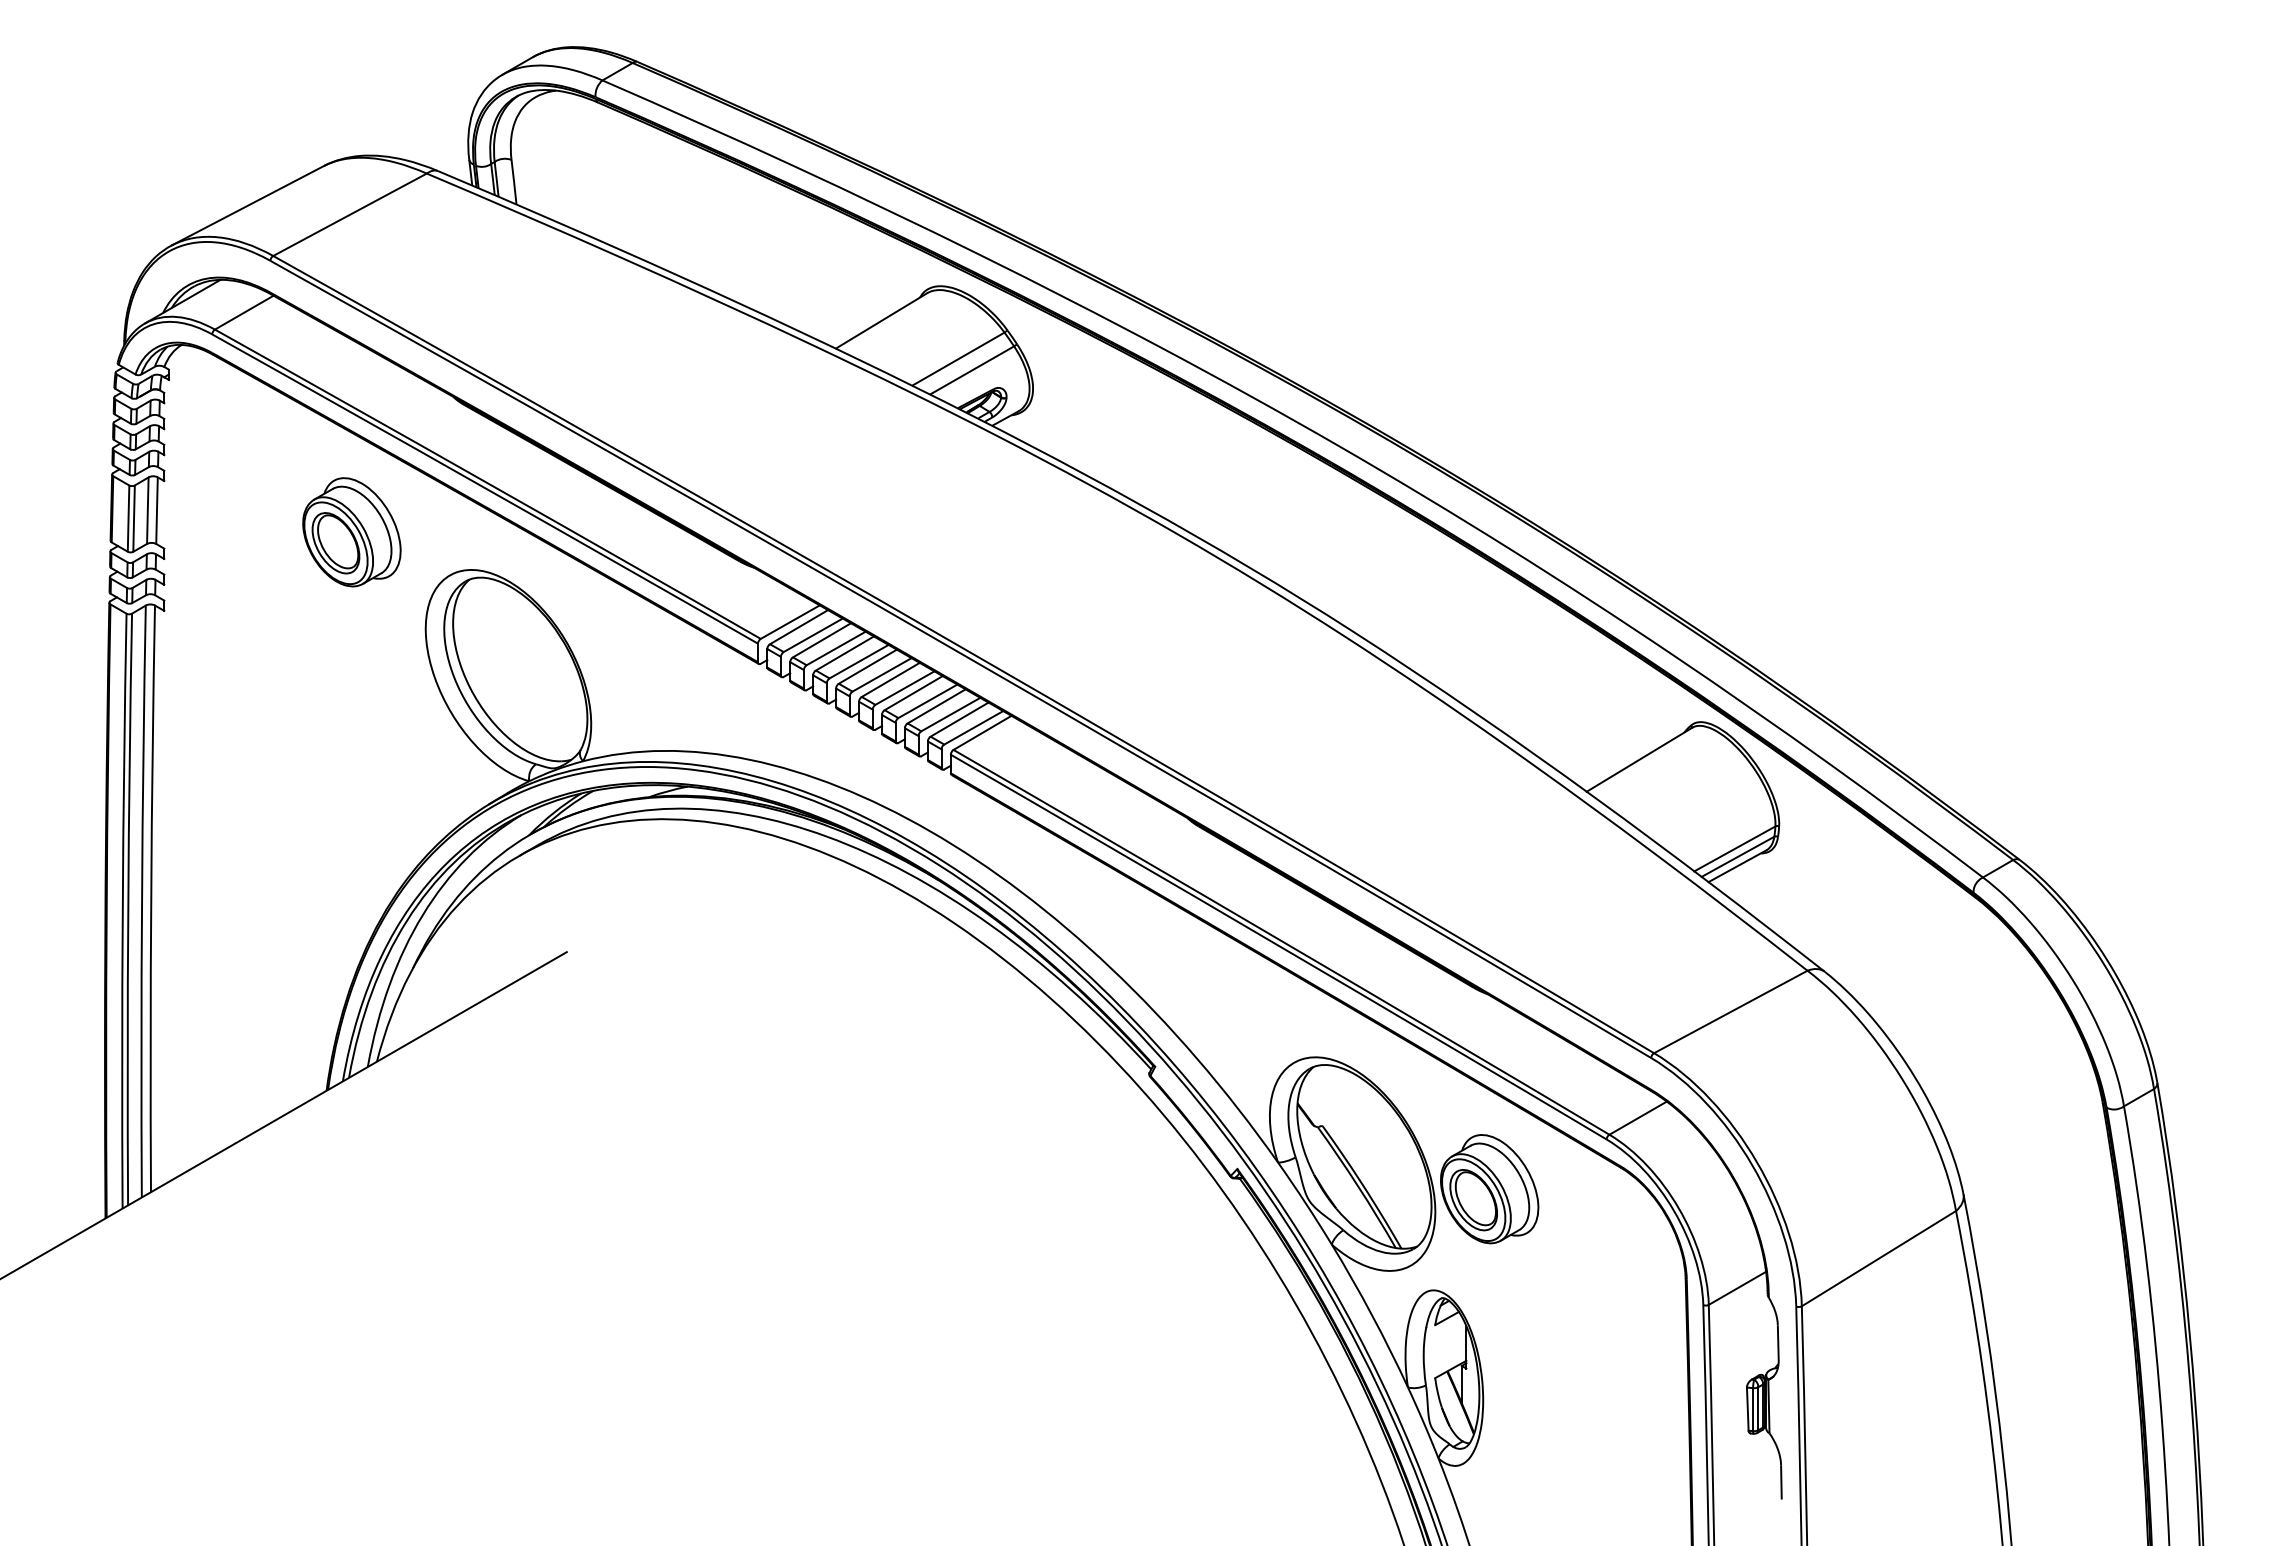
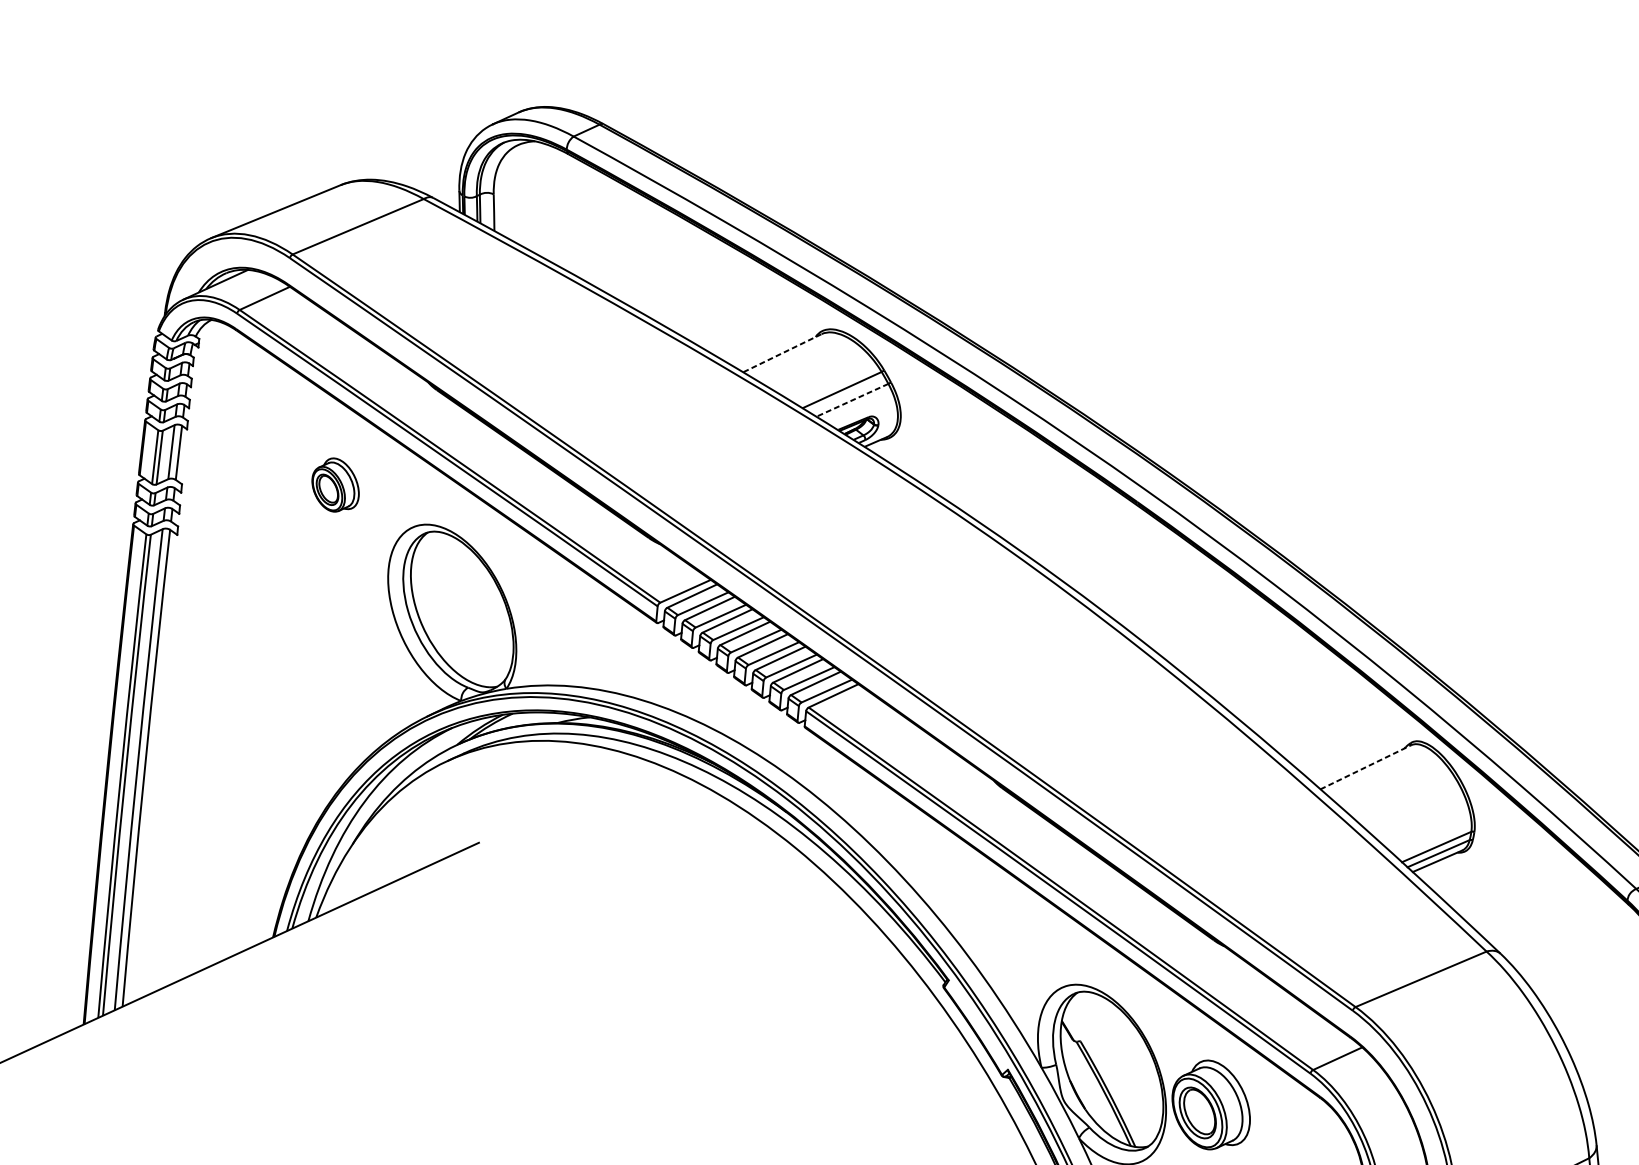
line: (882, 320) -> (783, 352), solid -> dashed
line: (971, 370) -> (851, 400), solid -> dashed
part: (351, 532) -> (335, 485), size x0.6
line: (1639, 759) -> (1365, 767), solid -> dashed

